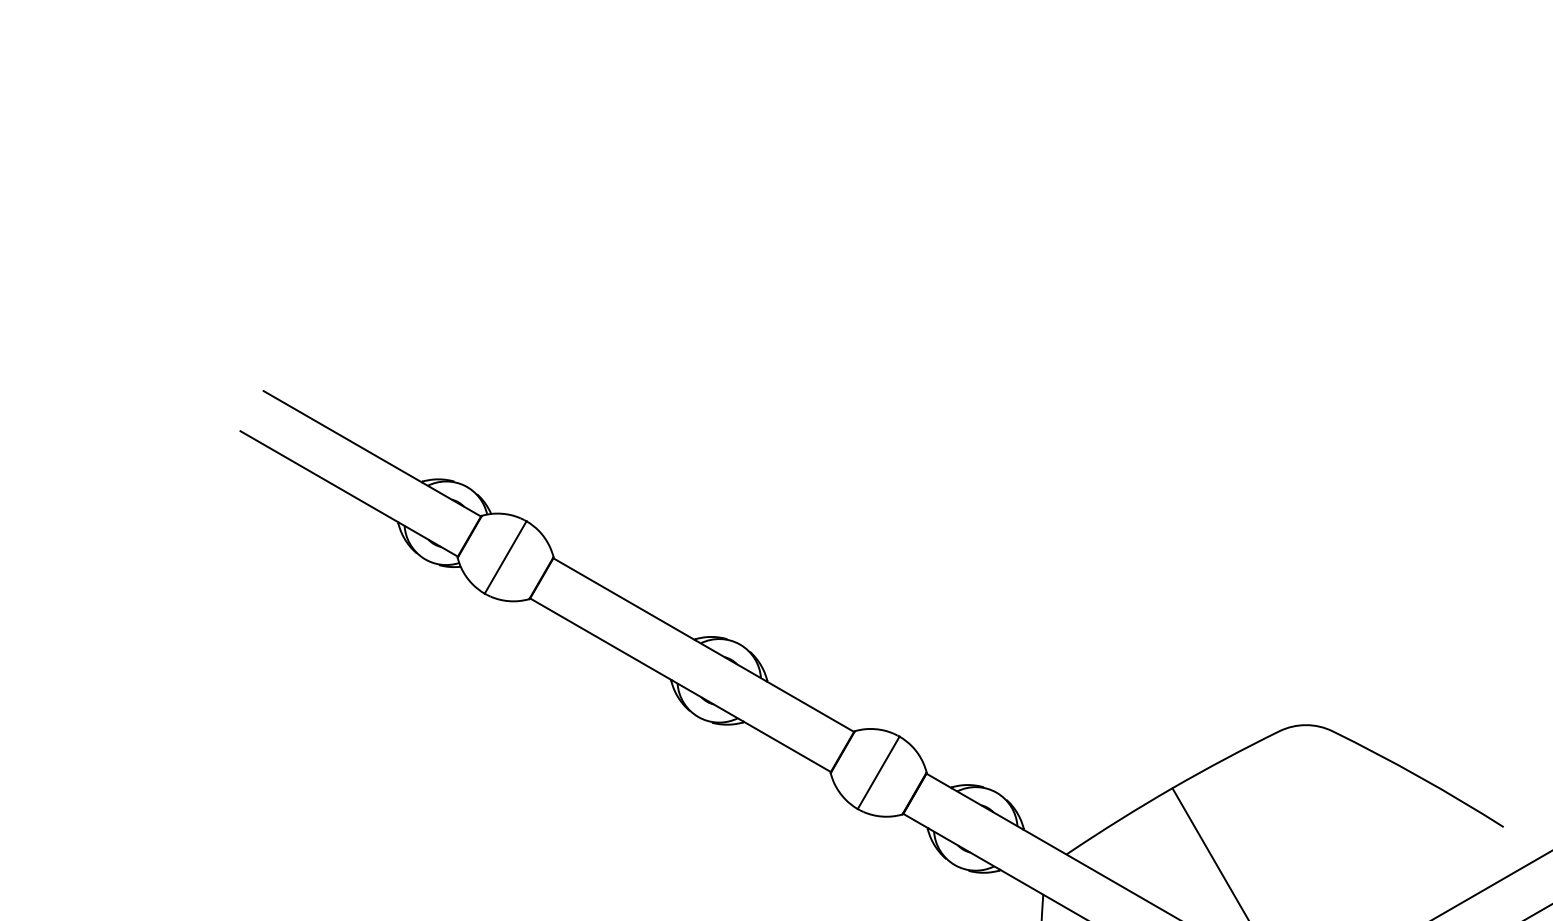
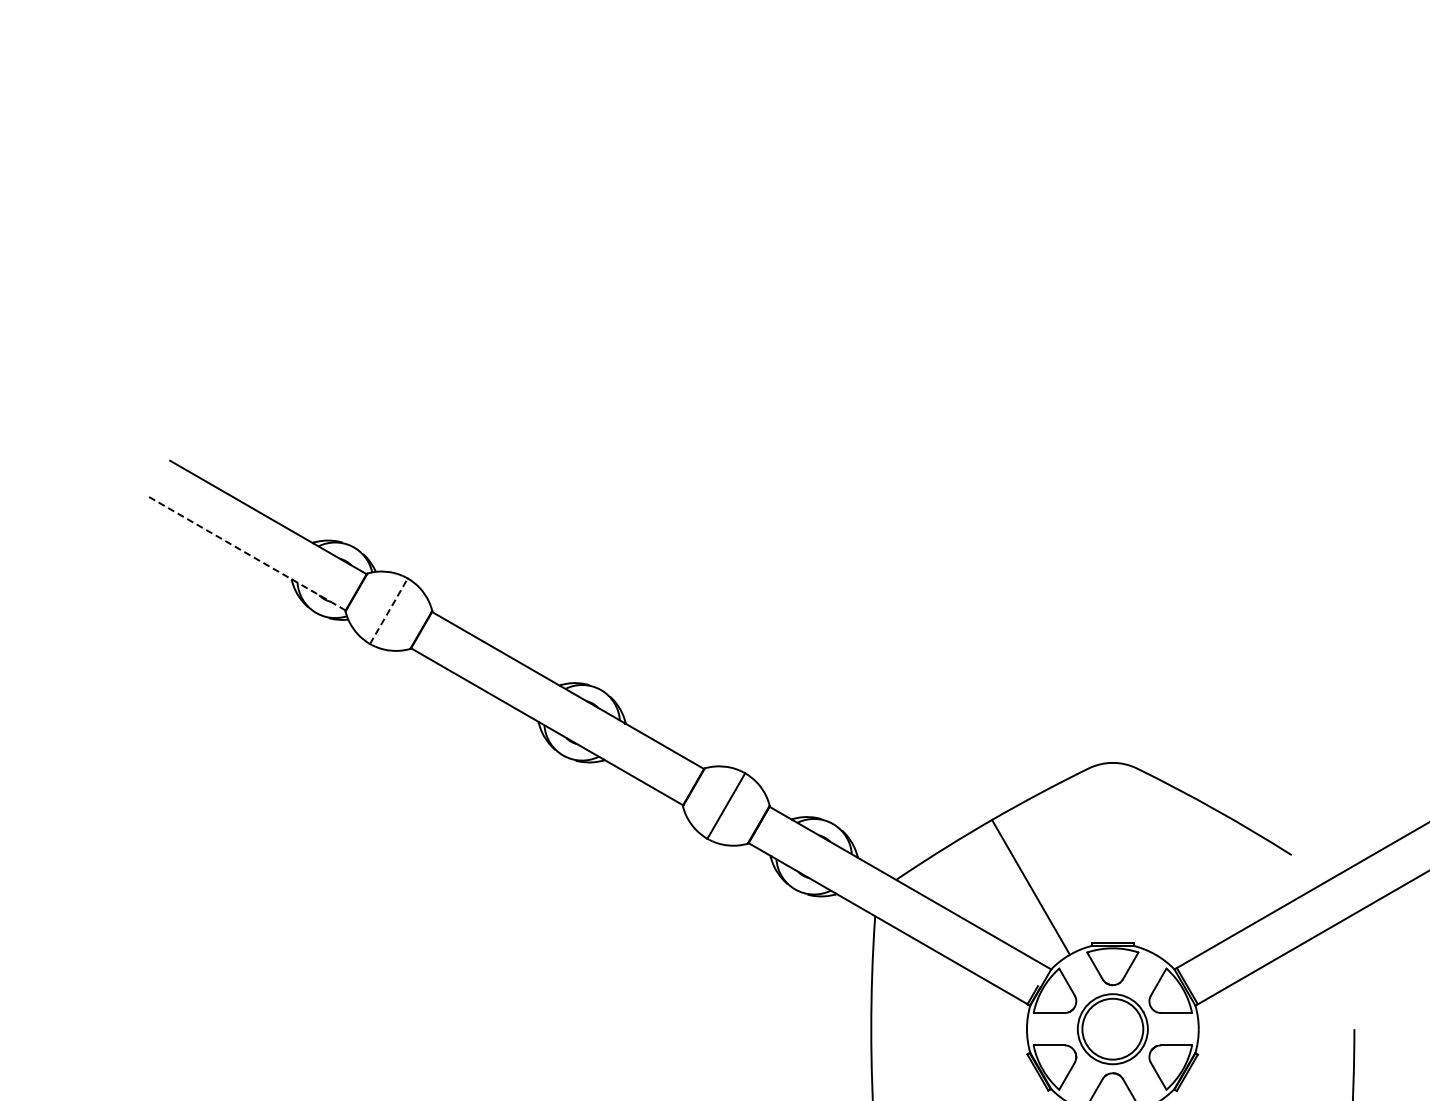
line: (349, 493) -> (247, 553), solid -> dashed
line: (505, 557) -> (388, 611), solid -> dashed

